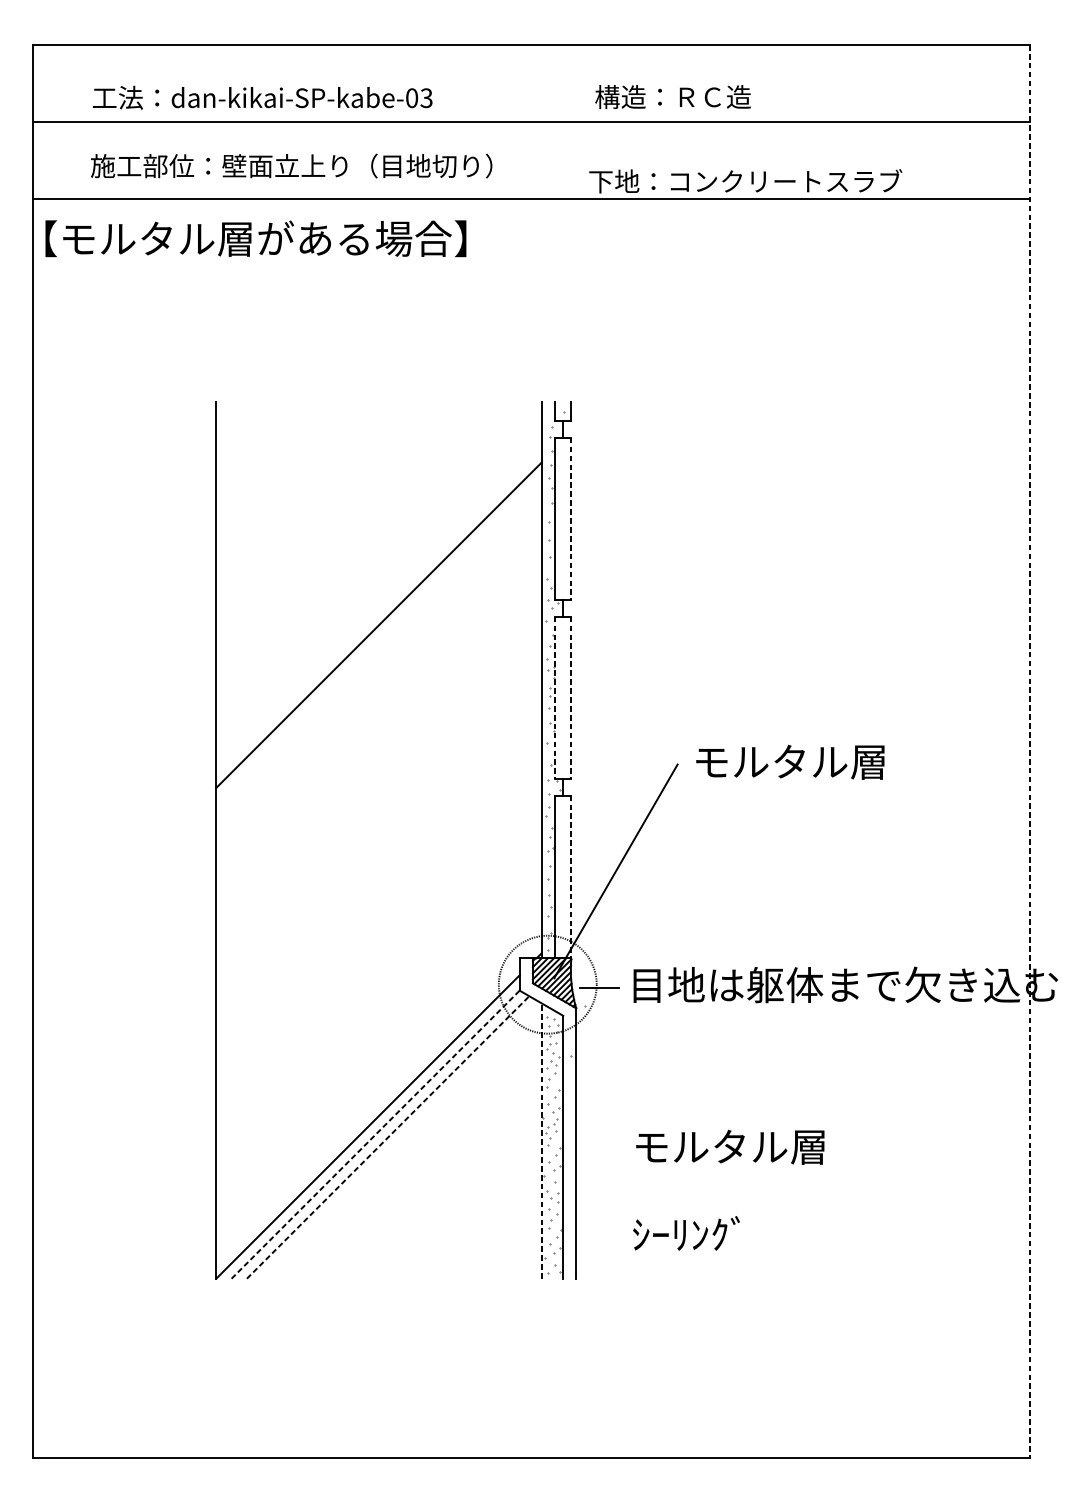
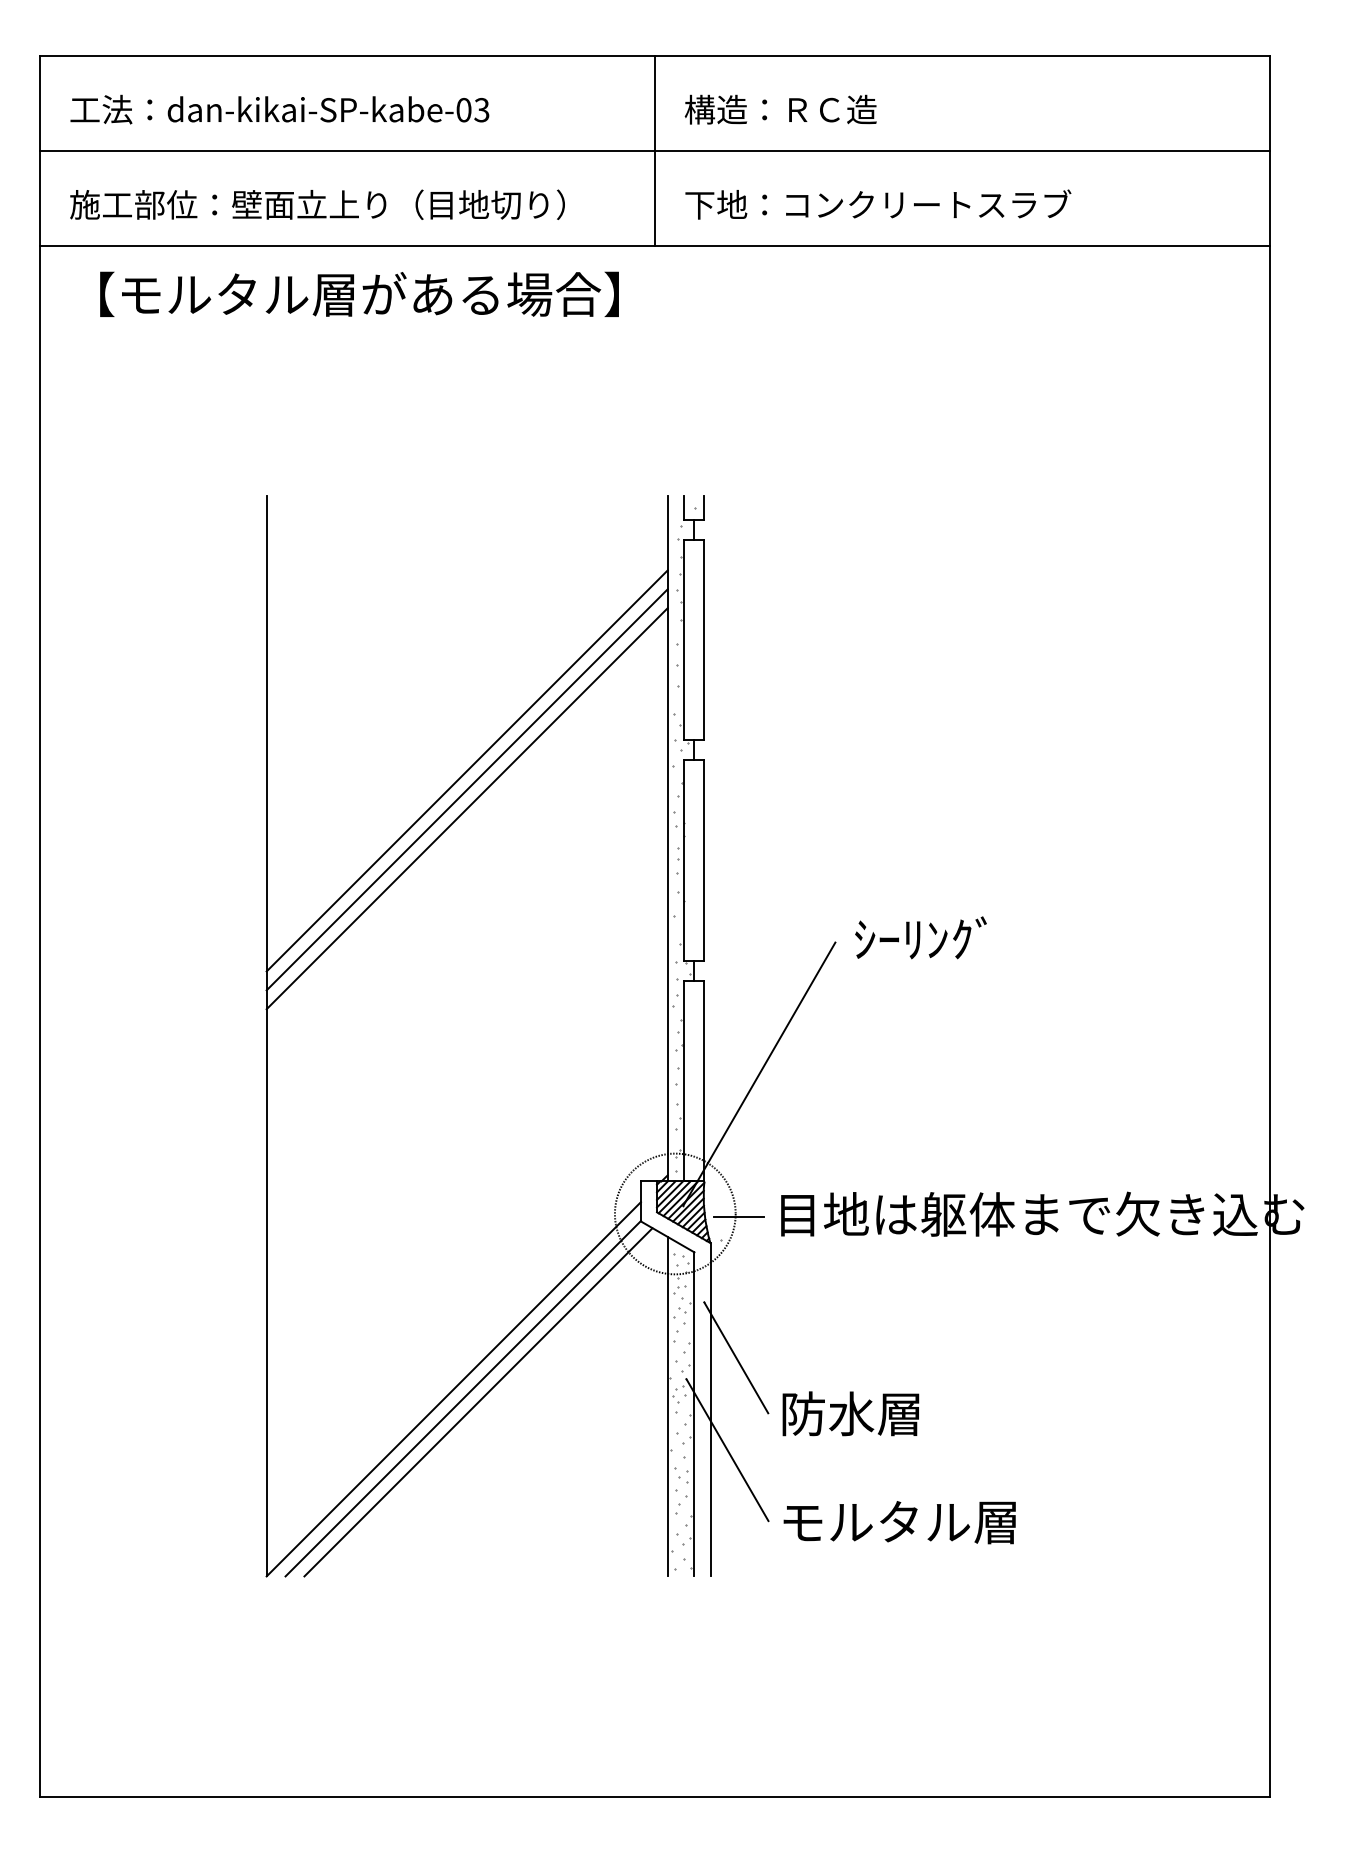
text: (672, 96) -> (780, 109), moved
text: (262, 97) -> (279, 109), moved
line: (531, 122) -> (655, 150), added
text: (291, 165) -> (317, 204), moved
text: (745, 181) -> (878, 204), moved
text: (255, 238) -> (359, 293), moved
line: (571, 519) -> (704, 640), dashed -> solid
line: (378, 640) -> (466, 789), added
line: (378, 655) -> (466, 808), added
line: (555, 698) -> (684, 861), dashed -> solid
line: (571, 698) -> (704, 861), dashed -> solid
line: (1029, 751) -> (1269, 926), dashed -> solid
text: (788, 761) -> (972, 938), モルタル層 -> ｼｰﾘﾝｸﾞ
line: (571, 877) -> (704, 1081), dashed -> solid
line: (597, 1101) -> (736, 1357), added
line: (375, 1134) -> (463, 1398), dashed -> solid
line: (388, 1136) -> (478, 1401), dashed -> solid
line: (541, 1140) -> (667, 1406), dashed -> solid
text: (729, 1146) -> (899, 1413), モルタル層 -> 防水層
line: (590, 1176) -> (727, 1450), added
text: (728, 1234) -> (897, 1521), ｼｰﾘﾝｸﾞ -> モルタル層

